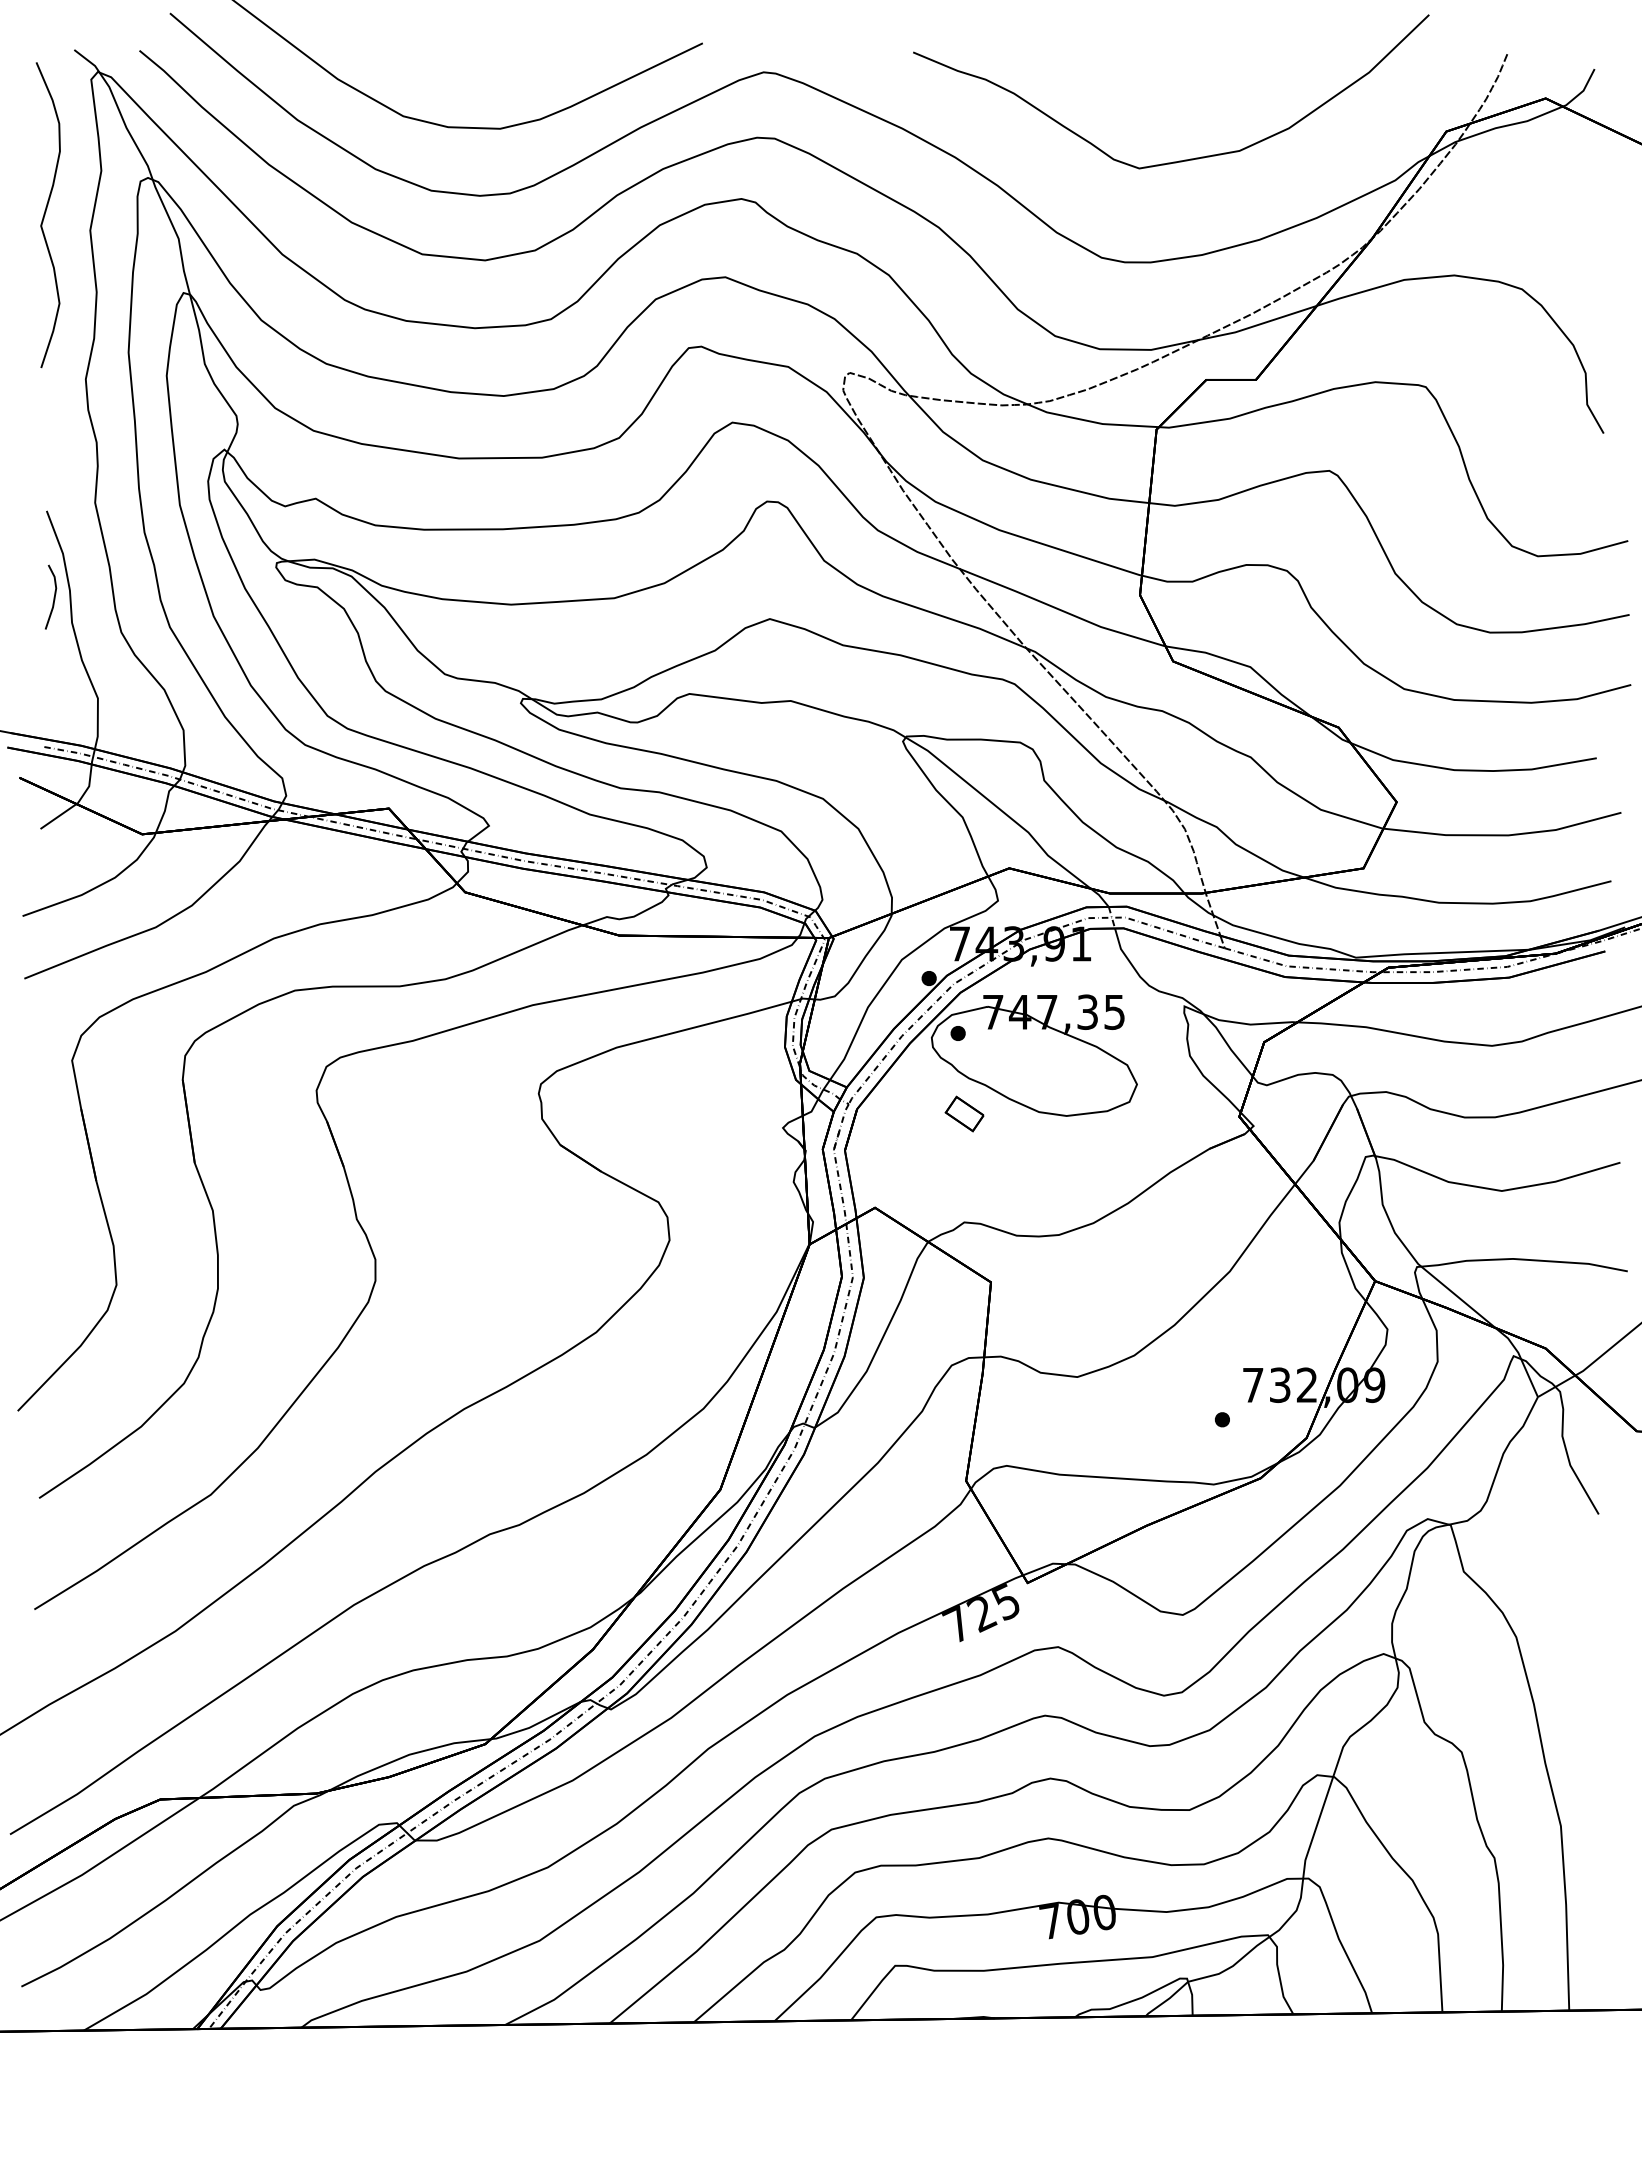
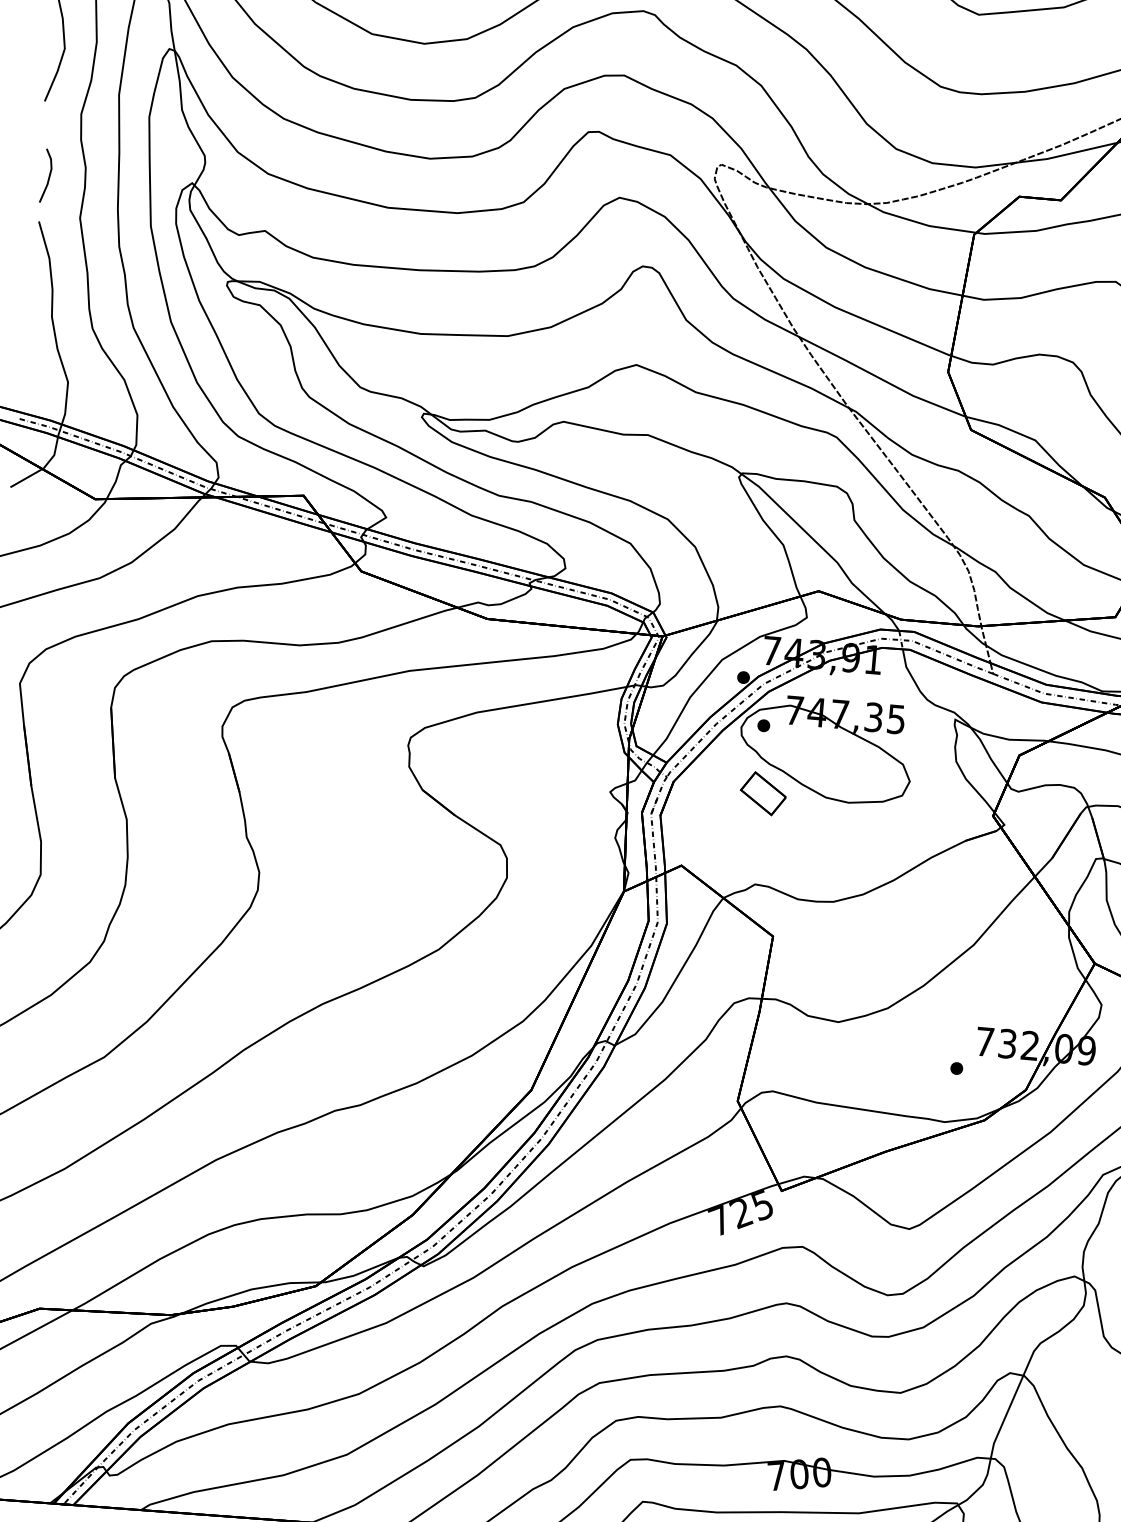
line: (53, 597) -> (48, 176), moved
part: (964, 1113) -> (763, 793), size x1.43

